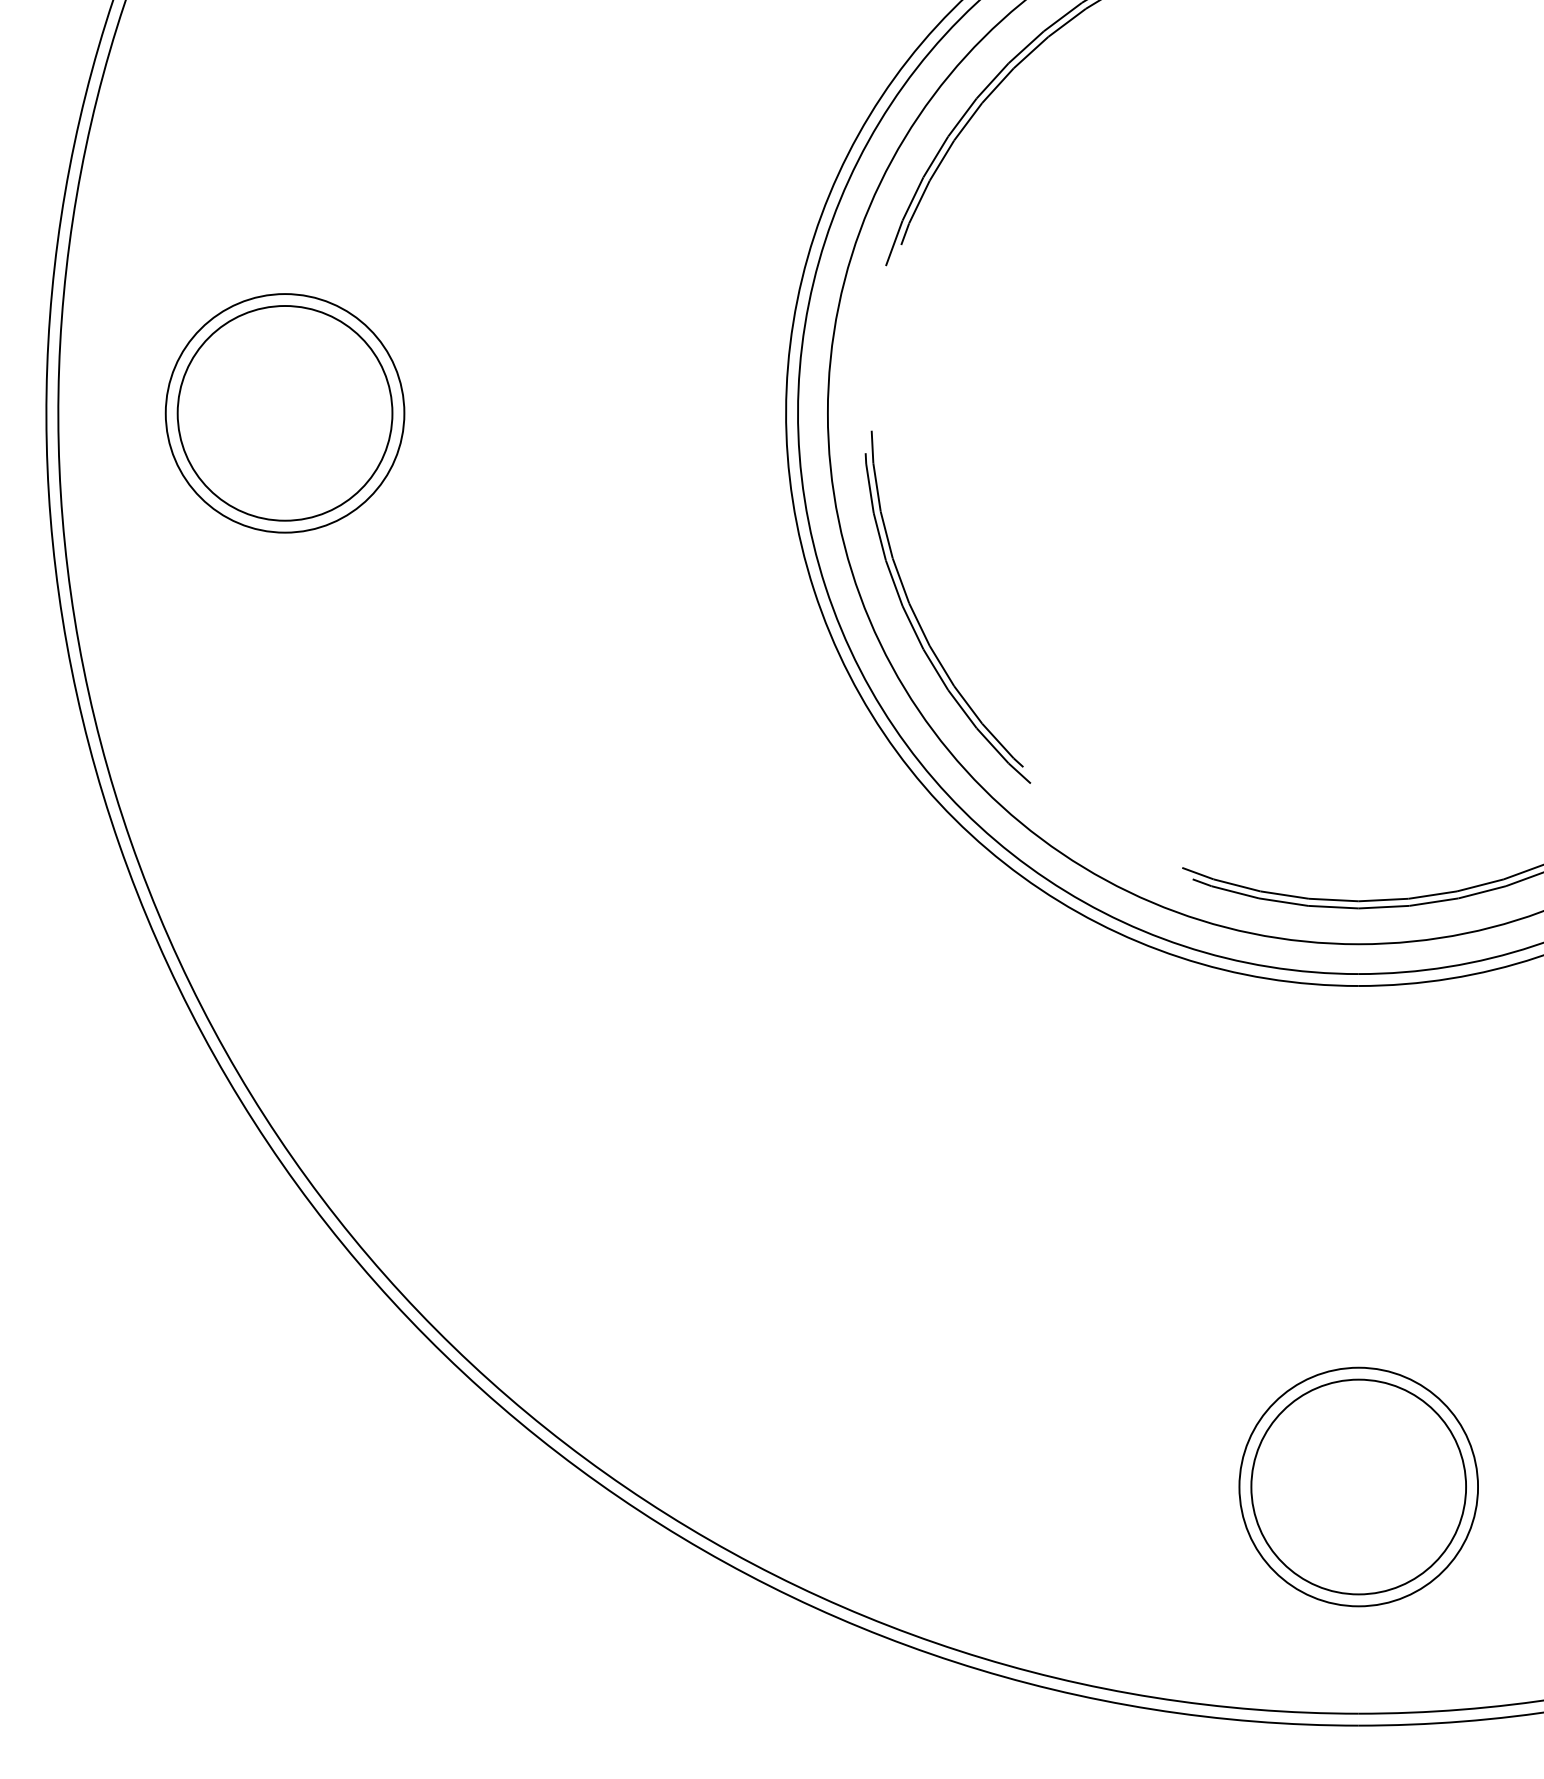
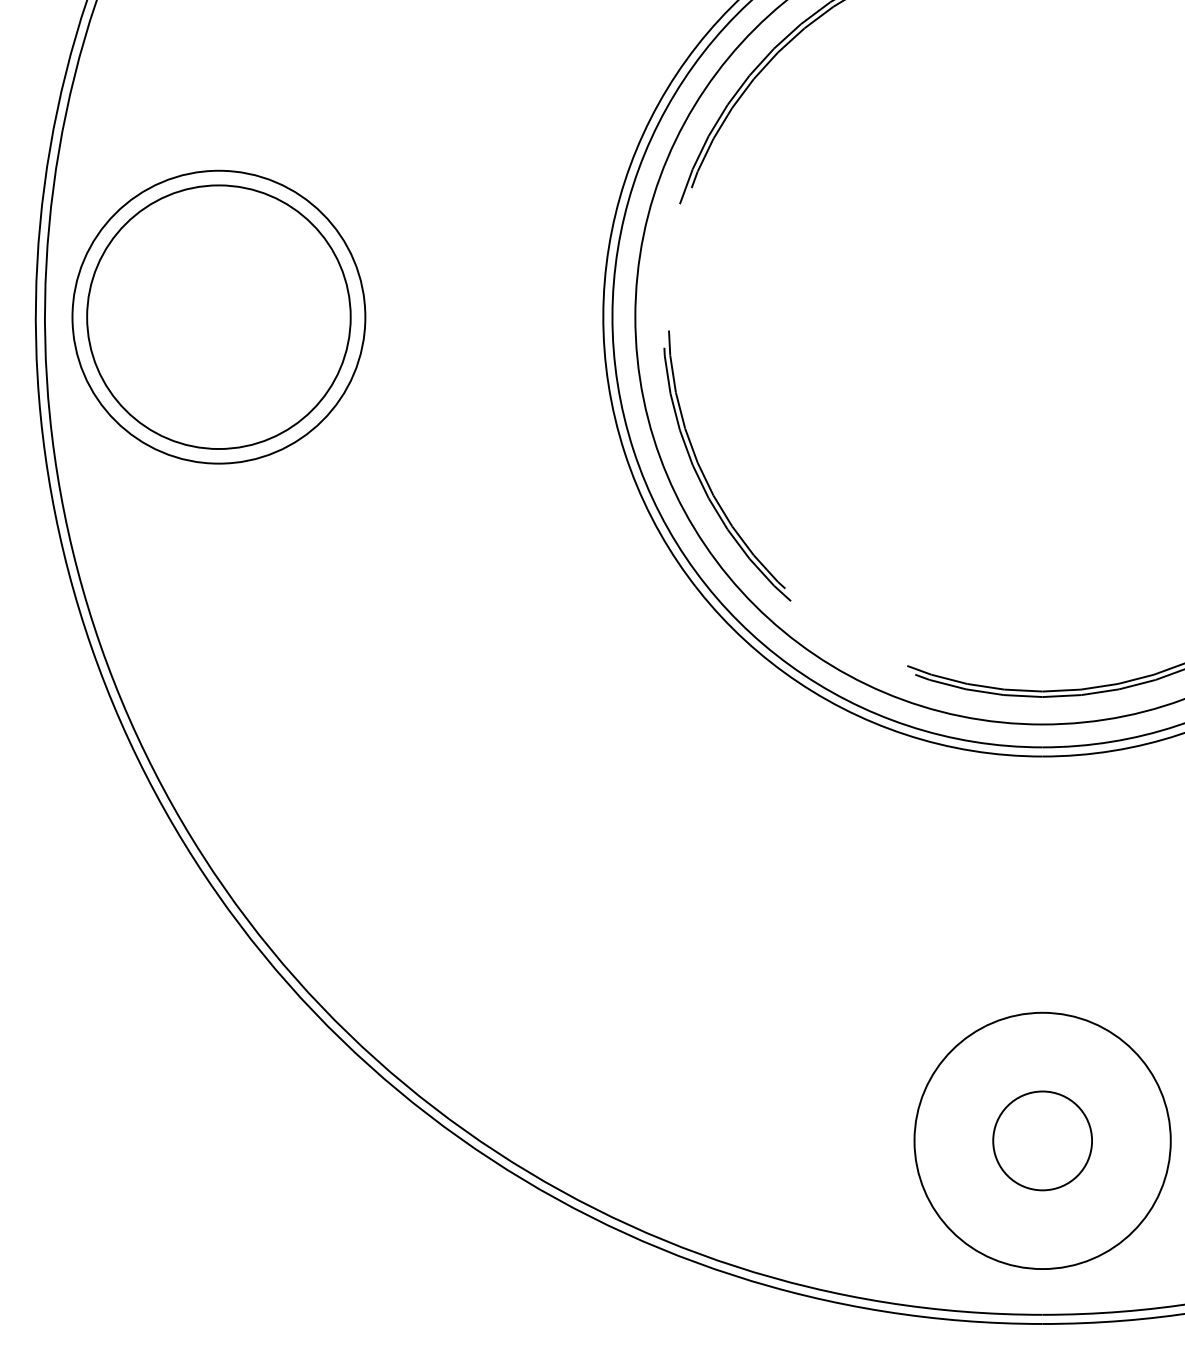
circle: (284, 413) -> (218, 317), size x1.6
circle: (284, 413) -> (218, 317), size x1.6
circle: (1358, 1486) -> (1042, 1140), size x0.6
circle: (1358, 1486) -> (1042, 1140), size x1.4

